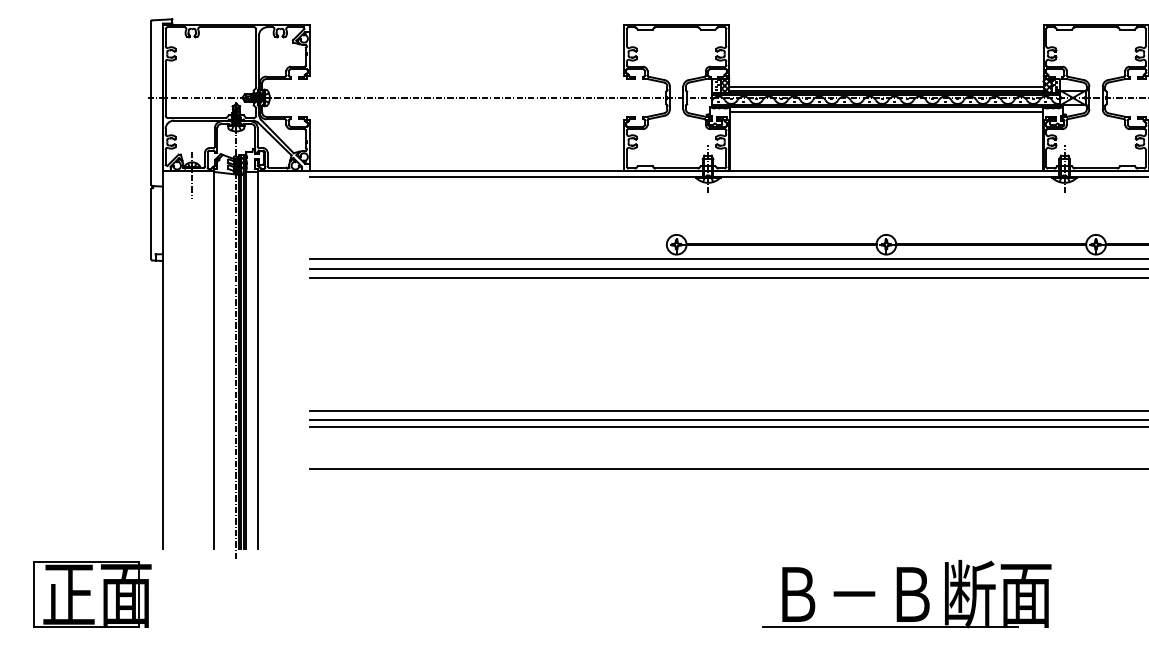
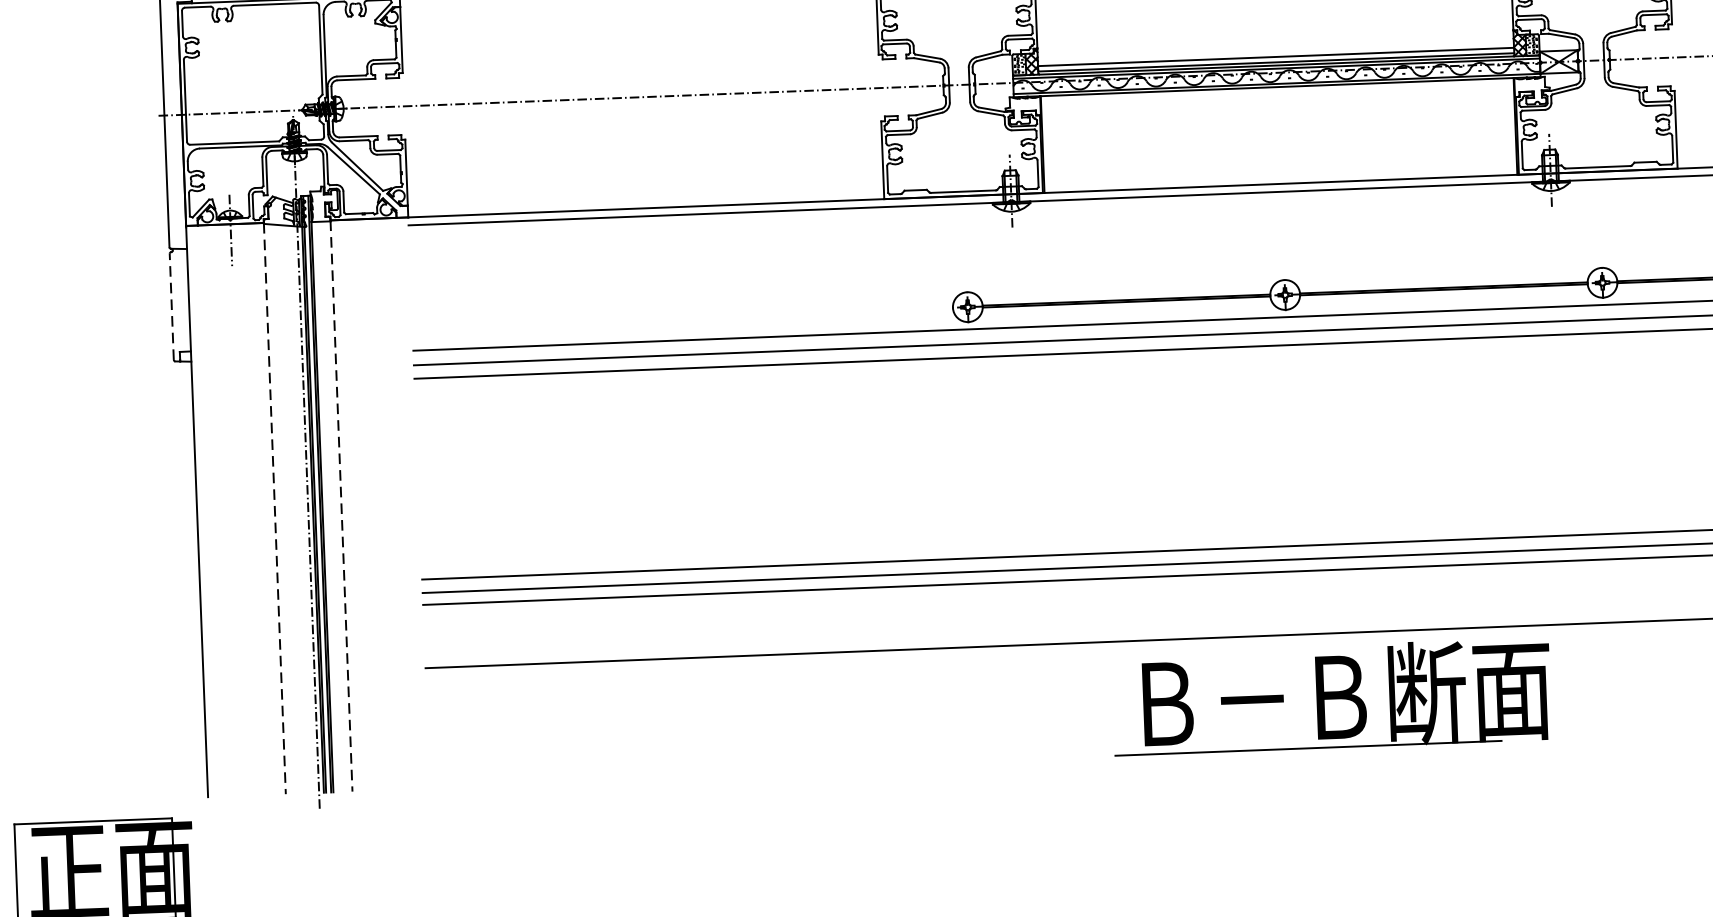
line: (886, 111) -> (1277, 93), removed
line: (151, 223) -> (171, 305), solid -> dashed
line: (214, 360) -> (275, 509), solid -> dashed
line: (258, 360) -> (341, 506), solid -> dashed
part: (906, 594) -> (1331, 697), moved

